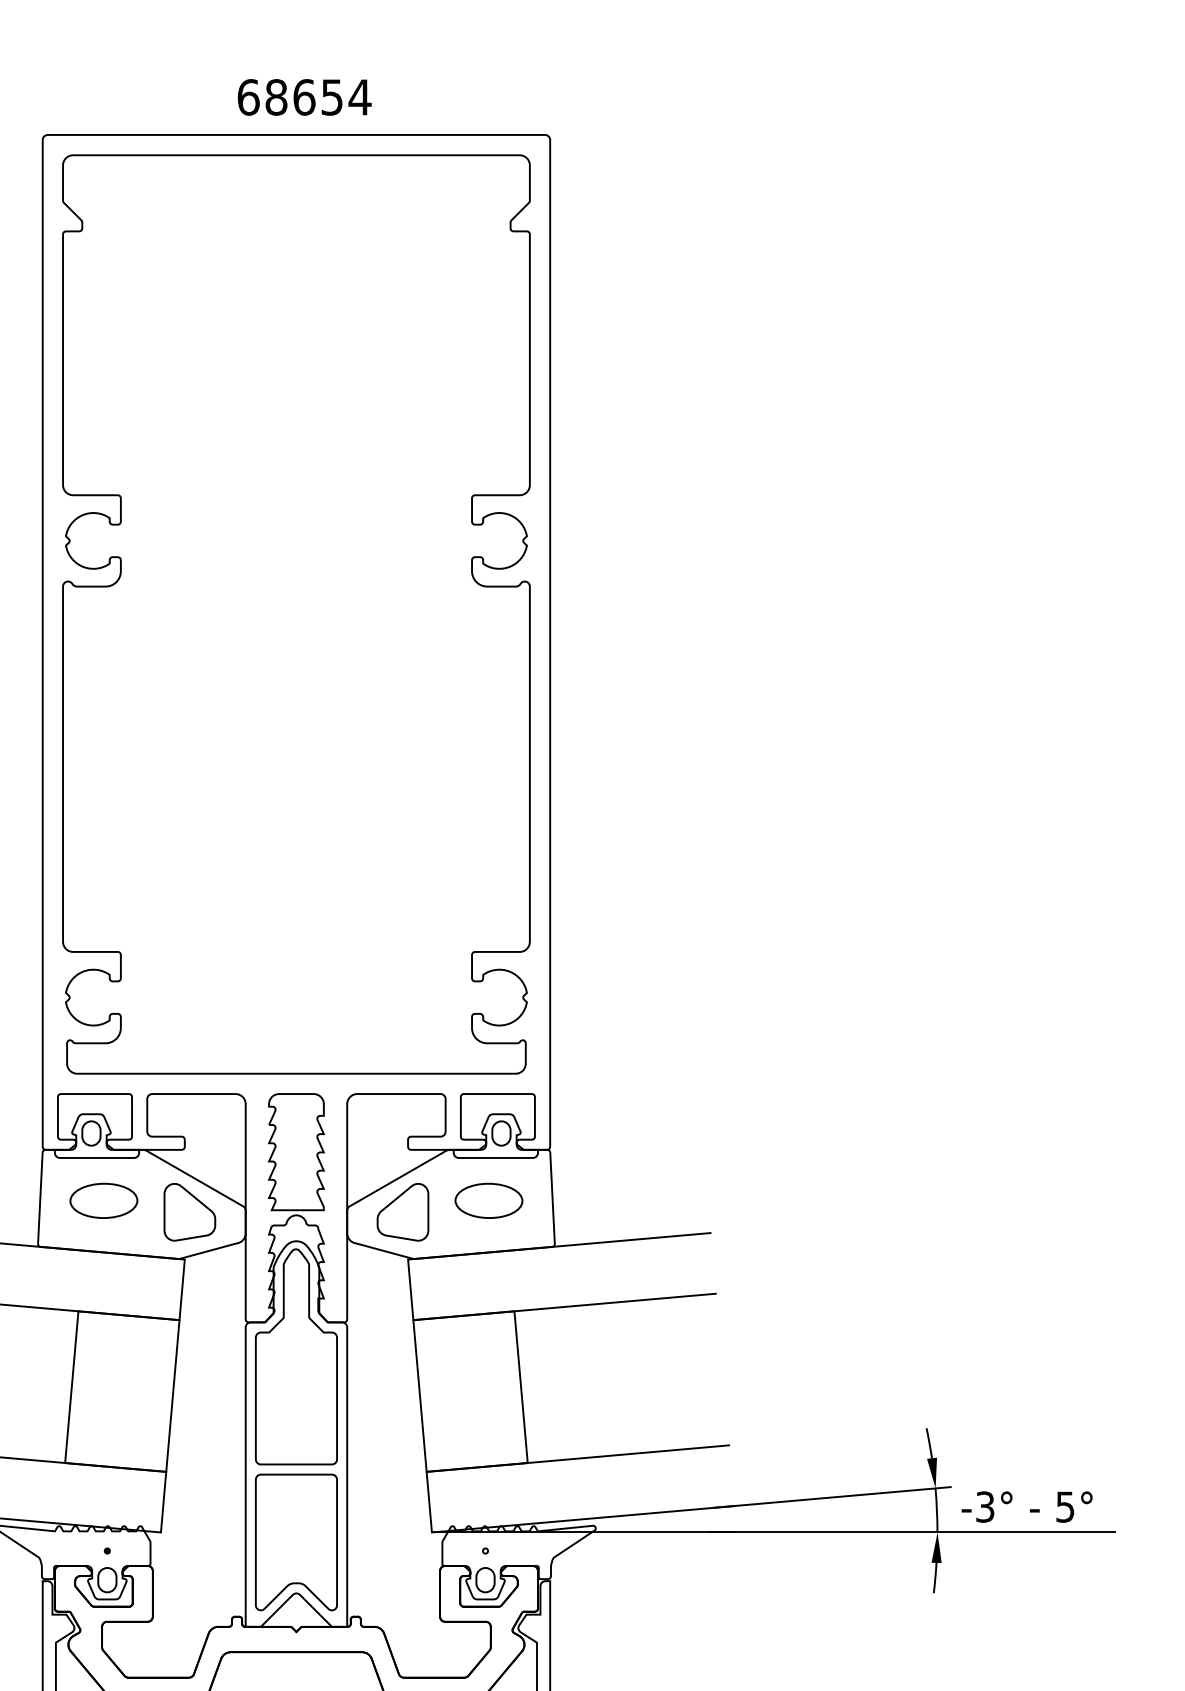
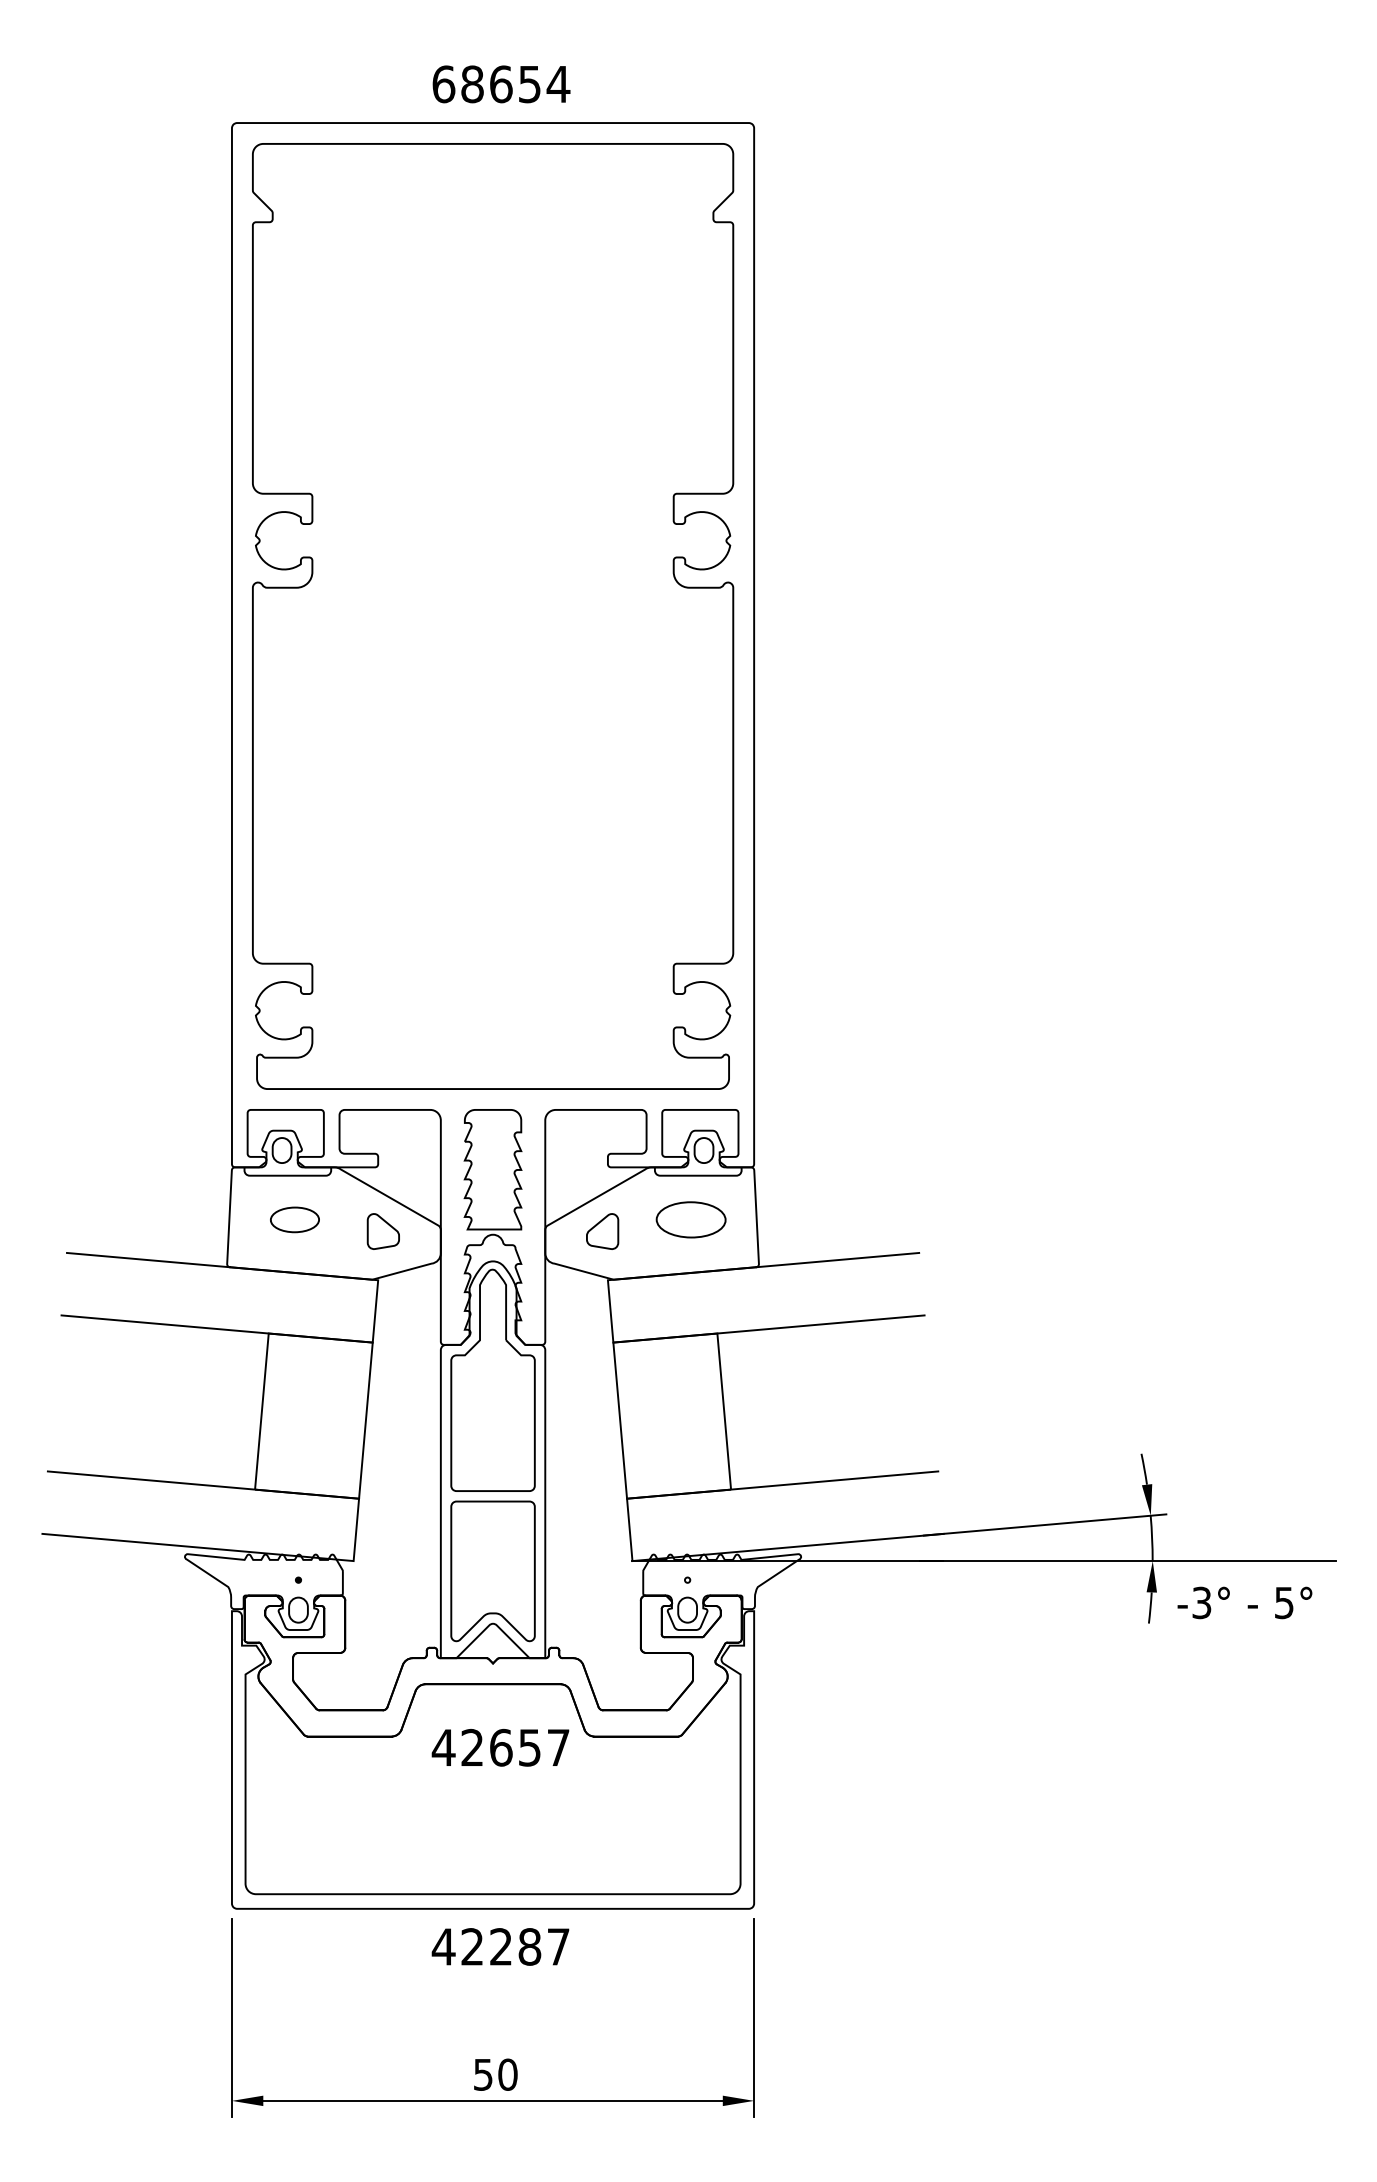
part: (103, 1200) -> (294, 1219), size x0.7
part: (189, 1212) -> (383, 1231), size x0.6
part: (402, 1212) -> (602, 1231), size x0.6
text: (1026, 1506) -> (1244, 1602), moved

